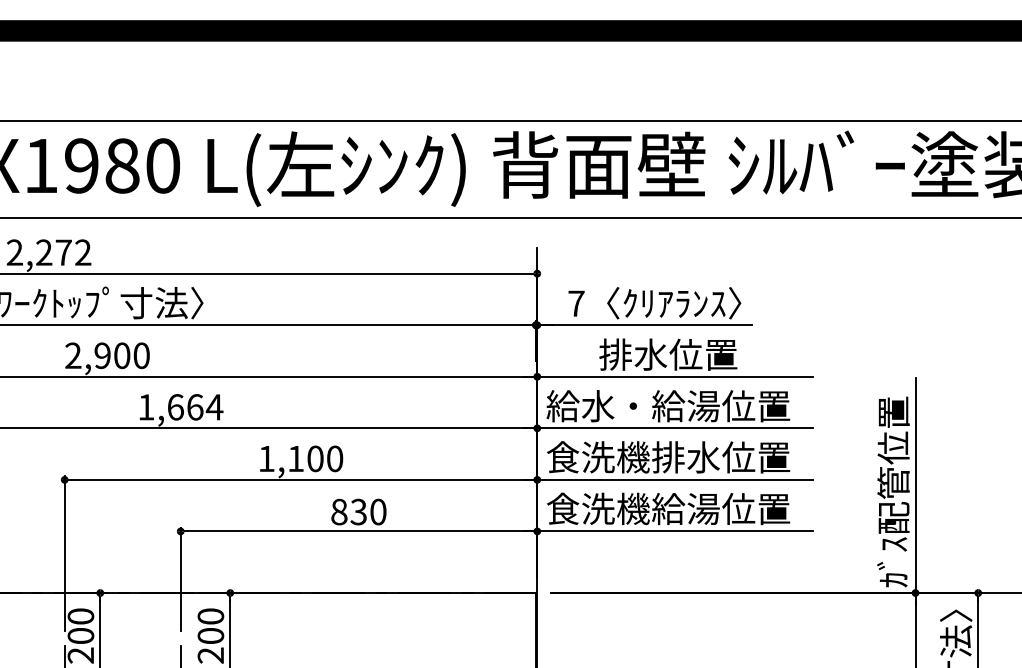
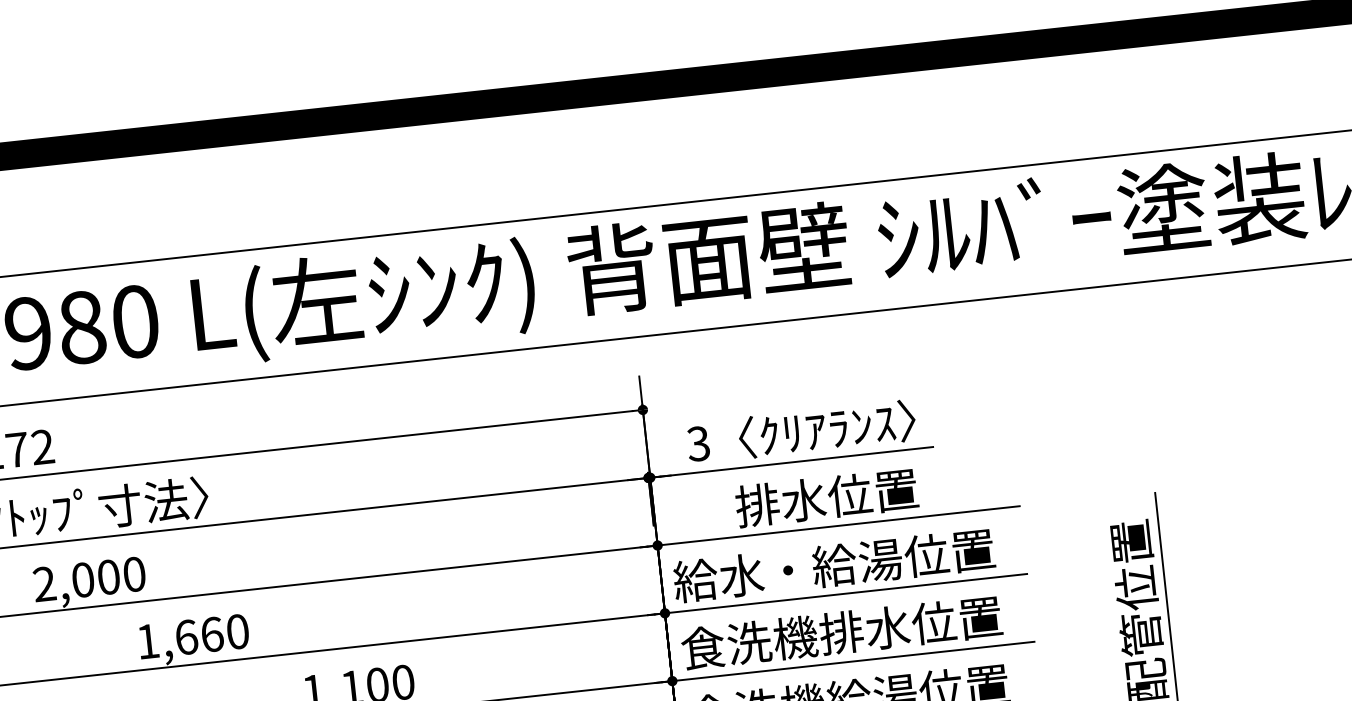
text: (576, 303) -> (698, 443), 7 -> 3
text: (102, 355) -> (82, 579), 2,900 -> 2,000
text: (214, 407) -> (237, 632), 1,664 -> 1,660

